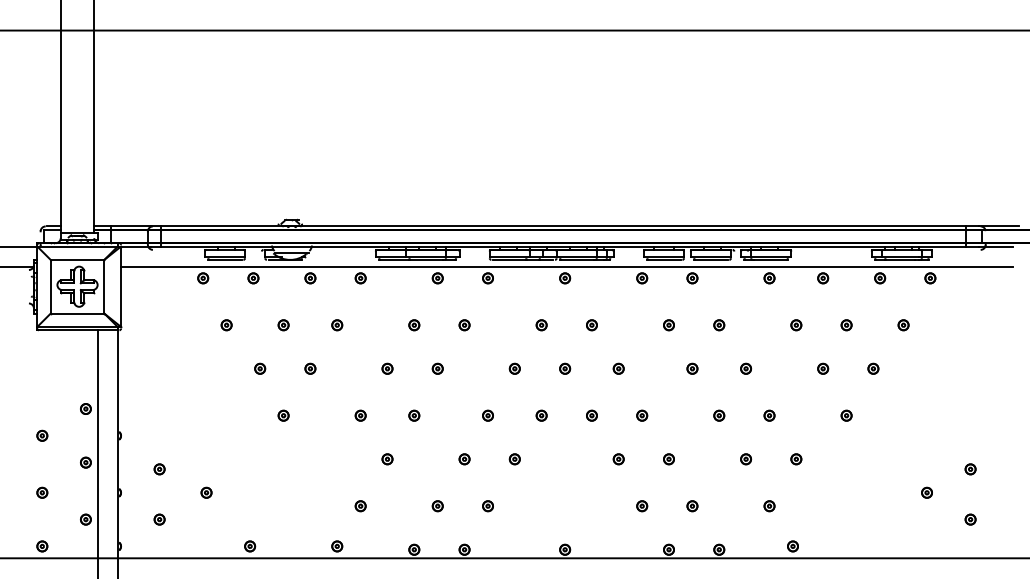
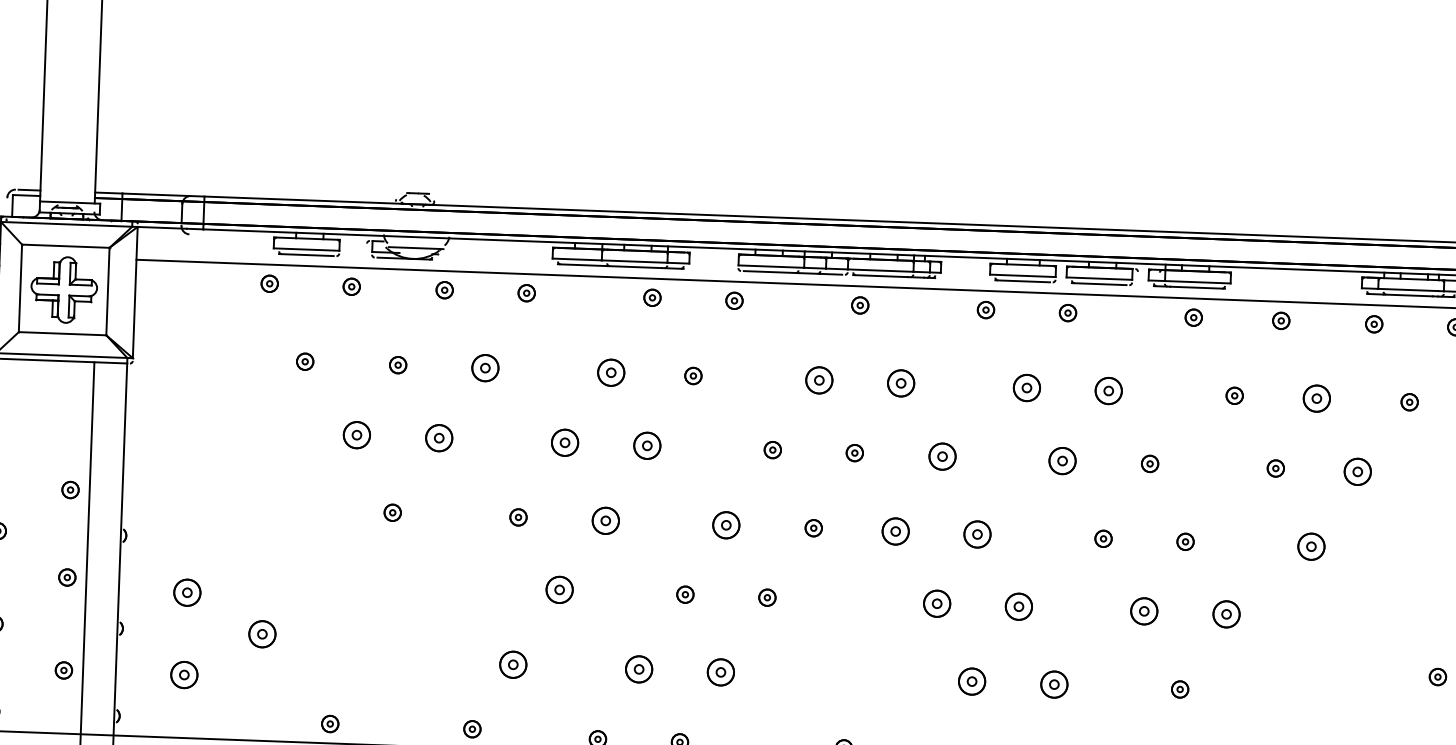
part: (337, 325) -> (486, 368), size x1.6
part: (414, 325) -> (611, 373), size x1.6
part: (541, 325) -> (818, 380), size x1.6
part: (591, 325) -> (900, 383), size x1.6
part: (668, 325) -> (1026, 388), size x1.6
part: (719, 325) -> (1109, 391), size x1.6
part: (846, 325) -> (1316, 399), size x1.6
part: (260, 368) -> (357, 434), size x1.6
part: (310, 368) -> (439, 437), size x1.6
part: (387, 368) -> (565, 441), size x1.6
part: (437, 368) -> (646, 444), size x1.6
part: (618, 368) -> (941, 455), size x1.6
part: (692, 368) -> (1062, 460), size x1.6
part: (873, 368) -> (1358, 471), size x1.6
part: (414, 415) -> (606, 520), size x1.6
part: (487, 415) -> (725, 524), size x1.6
part: (591, 415) -> (895, 530), size x1.6
part: (642, 415) -> (978, 533), size x1.6
part: (846, 415) -> (1311, 546), size x1.6
part: (387, 459) -> (559, 590), size x1.6
part: (618, 459) -> (936, 604), size x1.6
part: (668, 459) -> (1018, 607), size x1.6
part: (746, 459) -> (1145, 611), size x1.6
part: (796, 459) -> (1226, 614), size x1.6
part: (159, 469) -> (186, 593), size x1.6
part: (206, 492) -> (262, 633), size x1.6
part: (360, 506) -> (512, 665), size x1.6
part: (437, 506) -> (638, 670), size x1.6
part: (487, 506) -> (719, 673), size x1.6
part: (642, 506) -> (972, 682), size x1.6
part: (692, 506) -> (1054, 685), size x1.6
part: (159, 519) -> (184, 674), size x1.6

